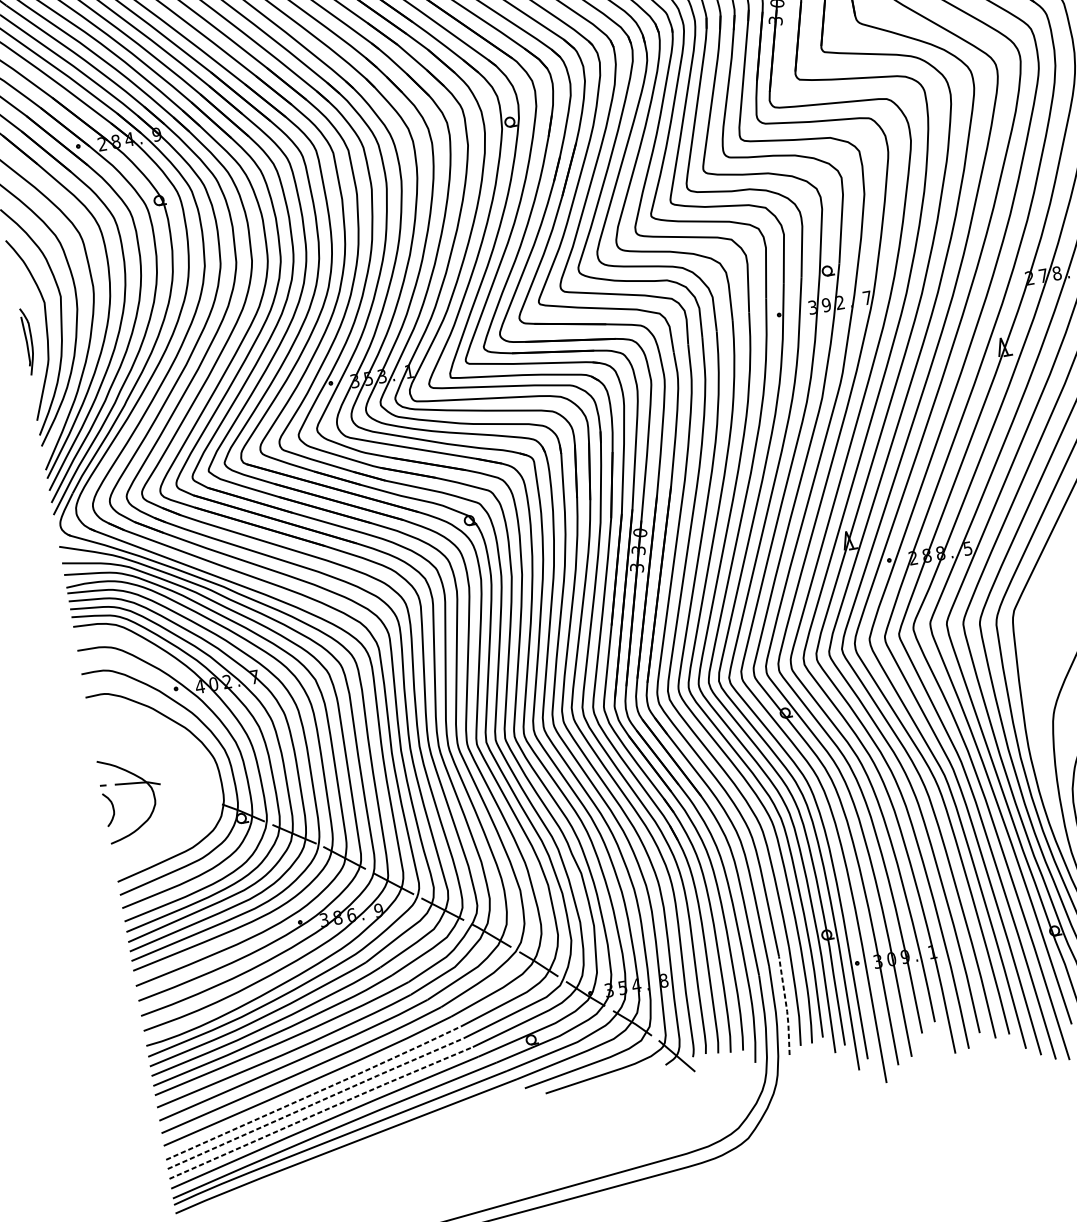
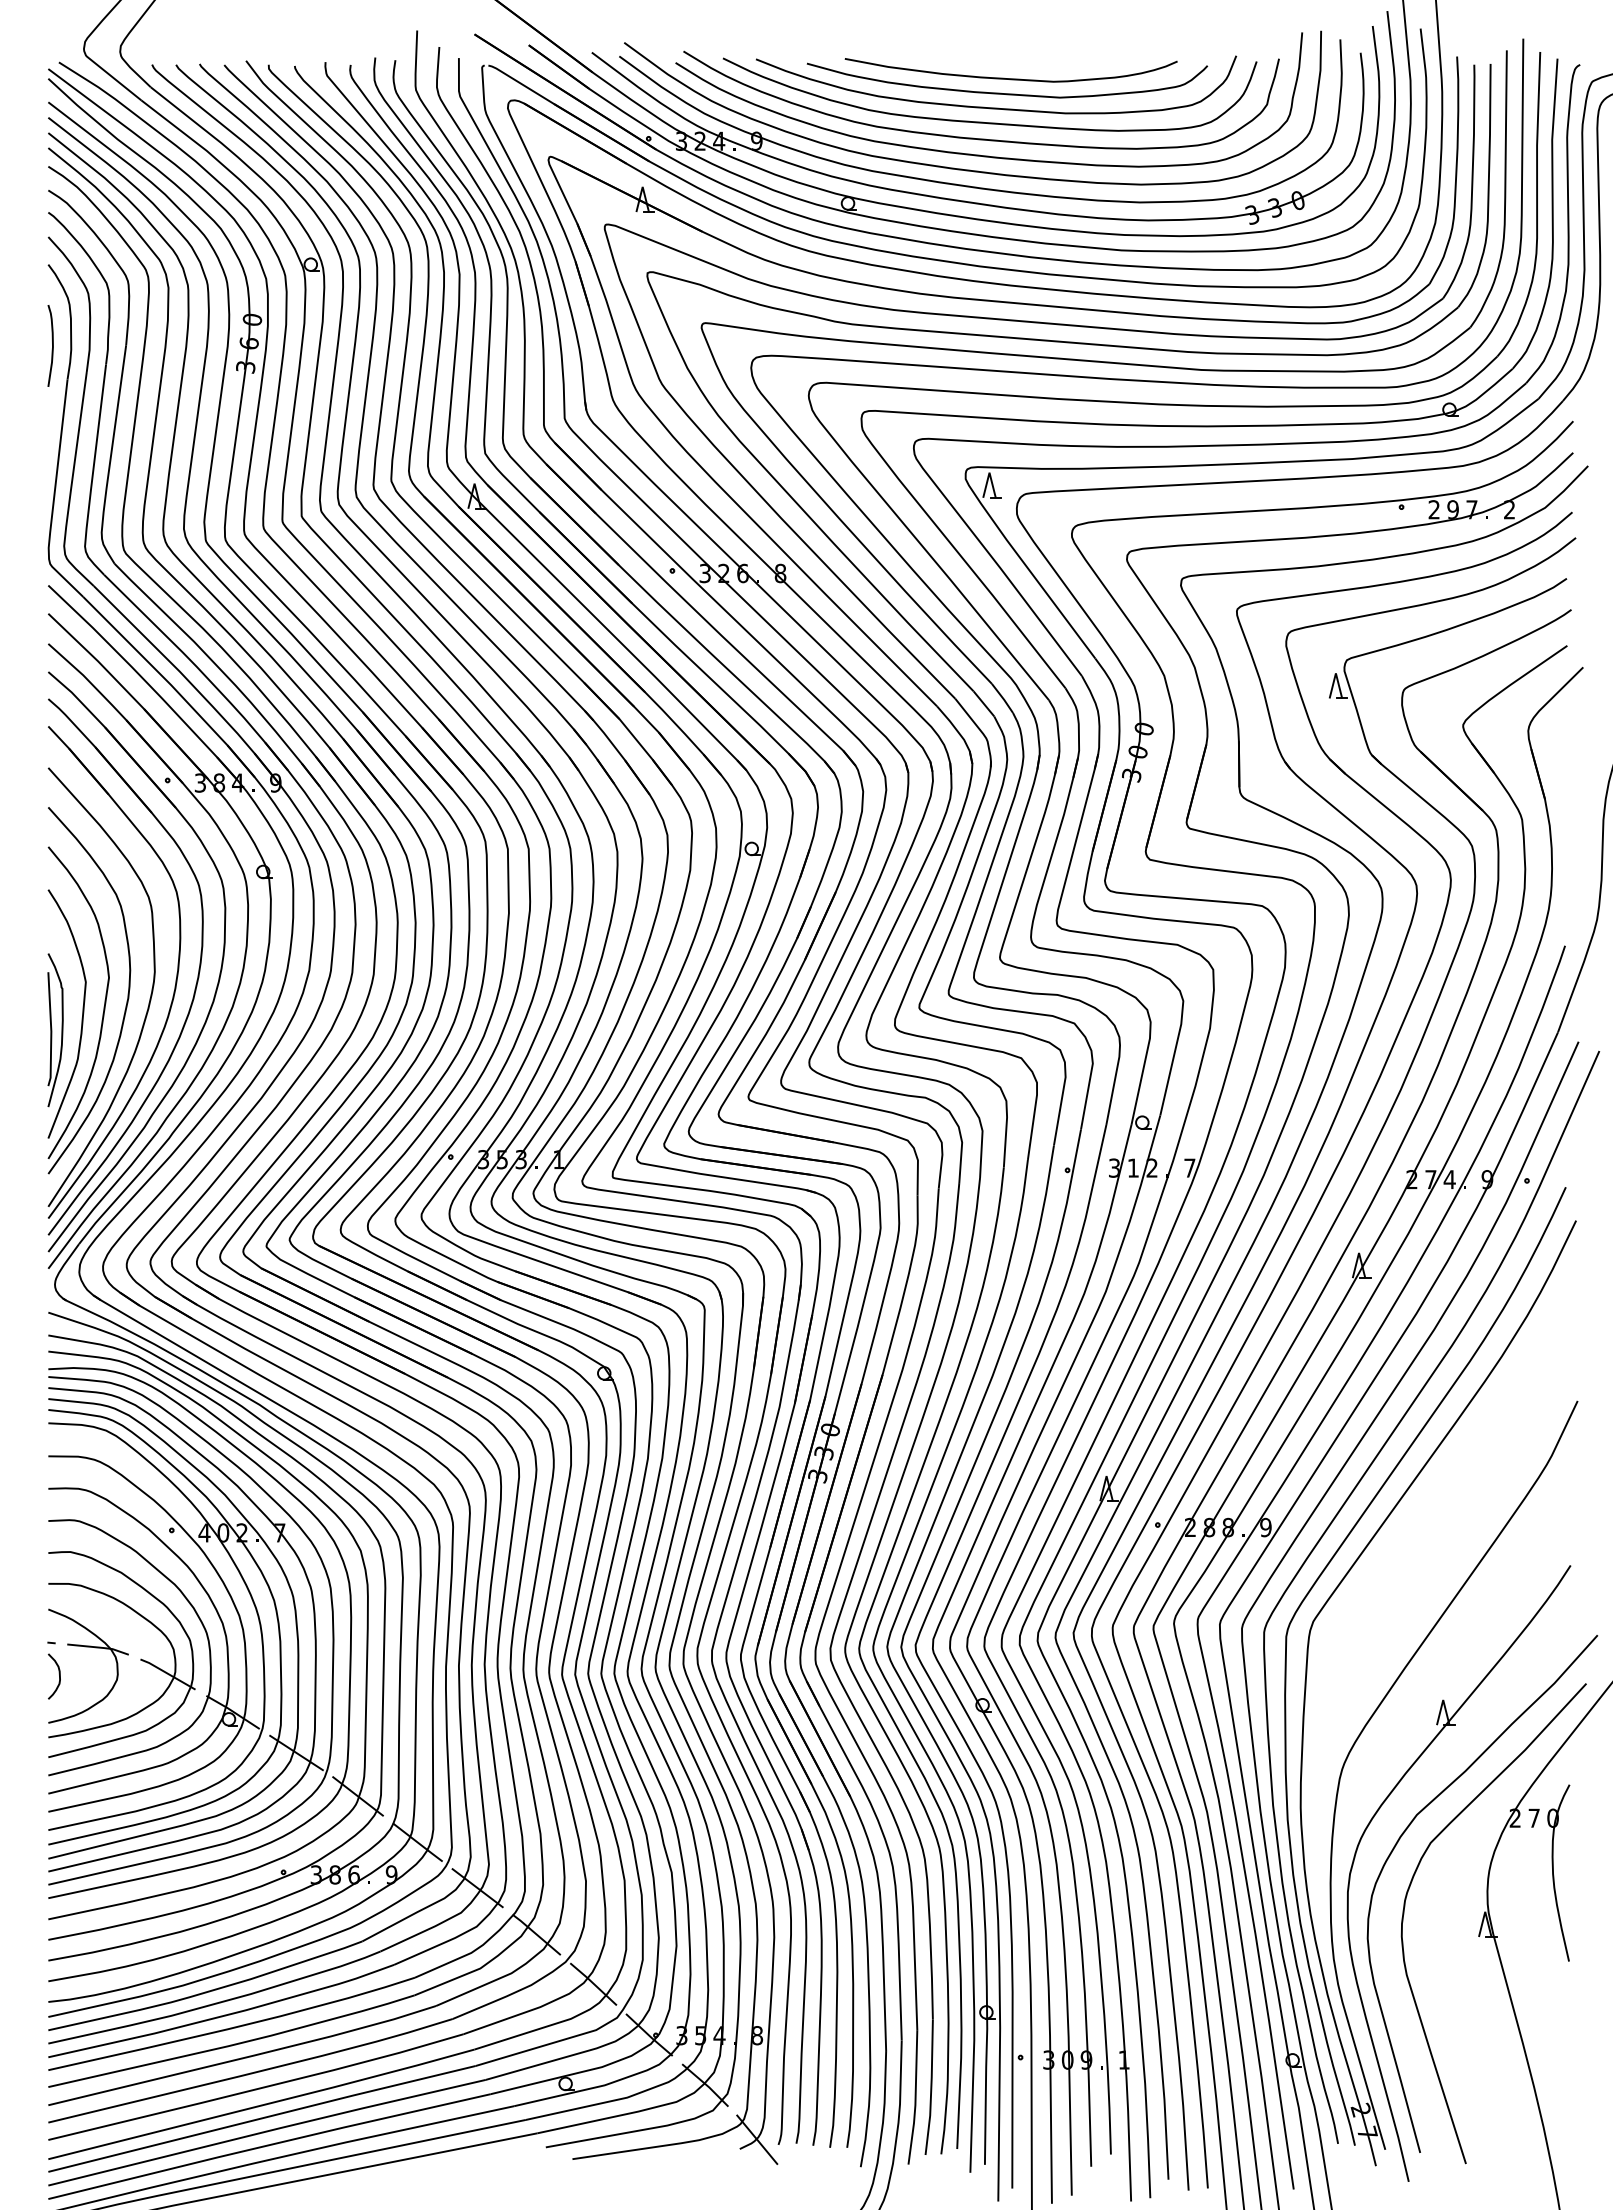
text: (101, 143) -> (199, 782), 2 -> 3
text: (1056, 273) -> (1449, 1179), 8 -> 4
text: (826, 304) -> (1133, 1167), 9 -> 1
part: (28, 341) -> (55, 1030), size x1.67
text: (967, 548) -> (1265, 1527), 5 -> 9
part: (169, 786) -> (140, 1659), added
line: (786, 1006) -> (915, 2098), dashed -> solid
line: (315, 1093) -> (263, 2105), dashed -> solid
line: (316, 1103) -> (263, 2118), dashed -> solid
line: (322, 1111) -> (268, 2131), dashed -> solid

